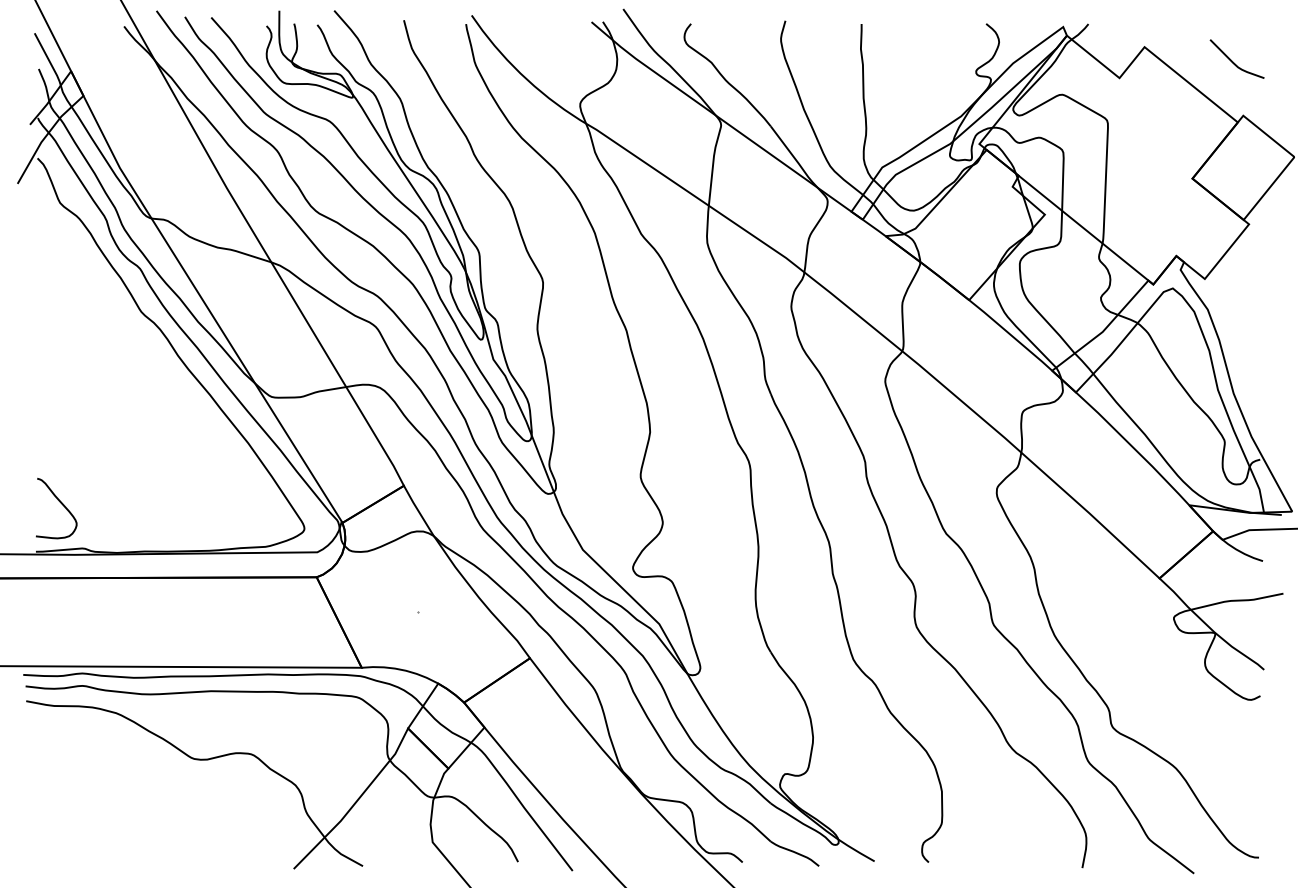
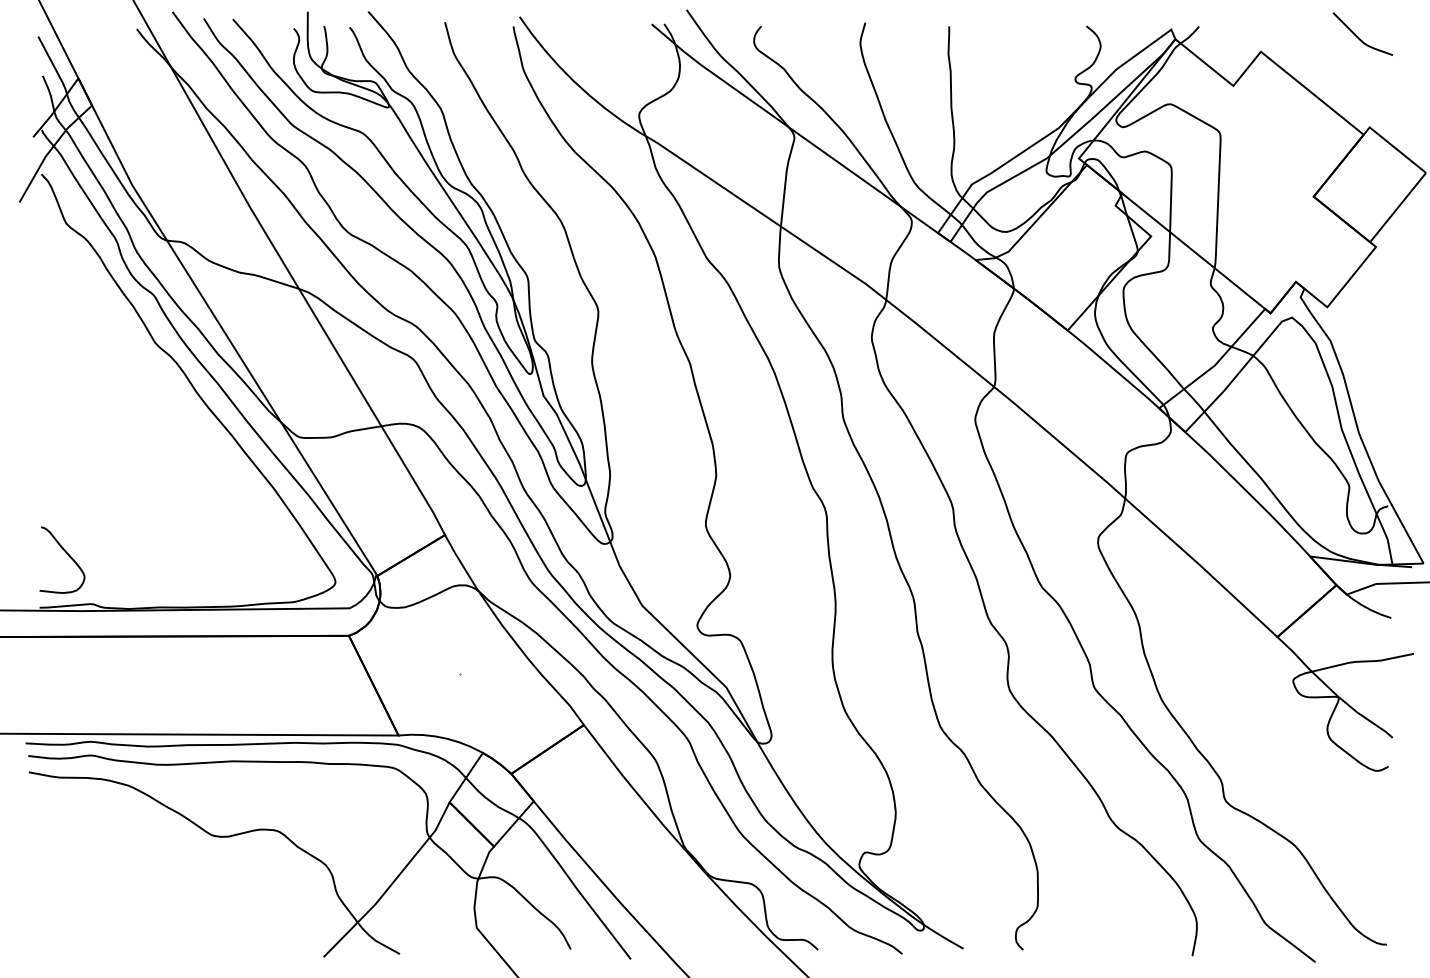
curve: (1233, 61) -> (1358, 36), moved

